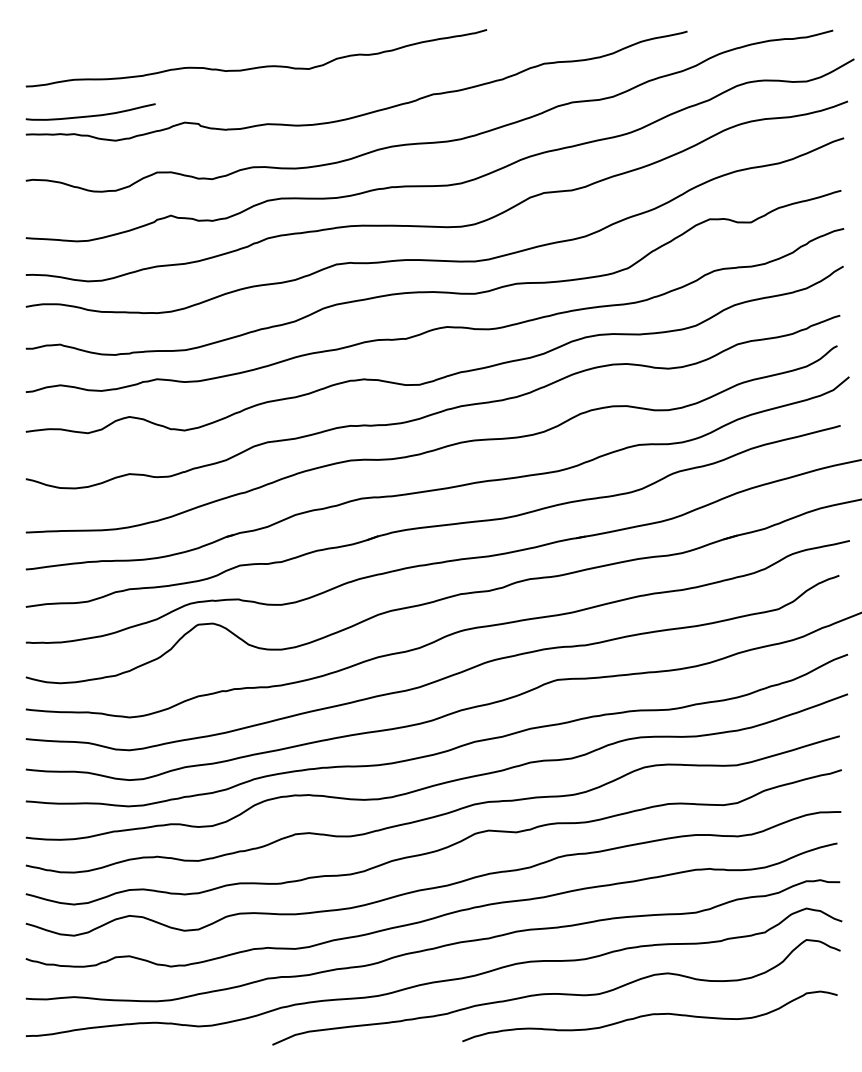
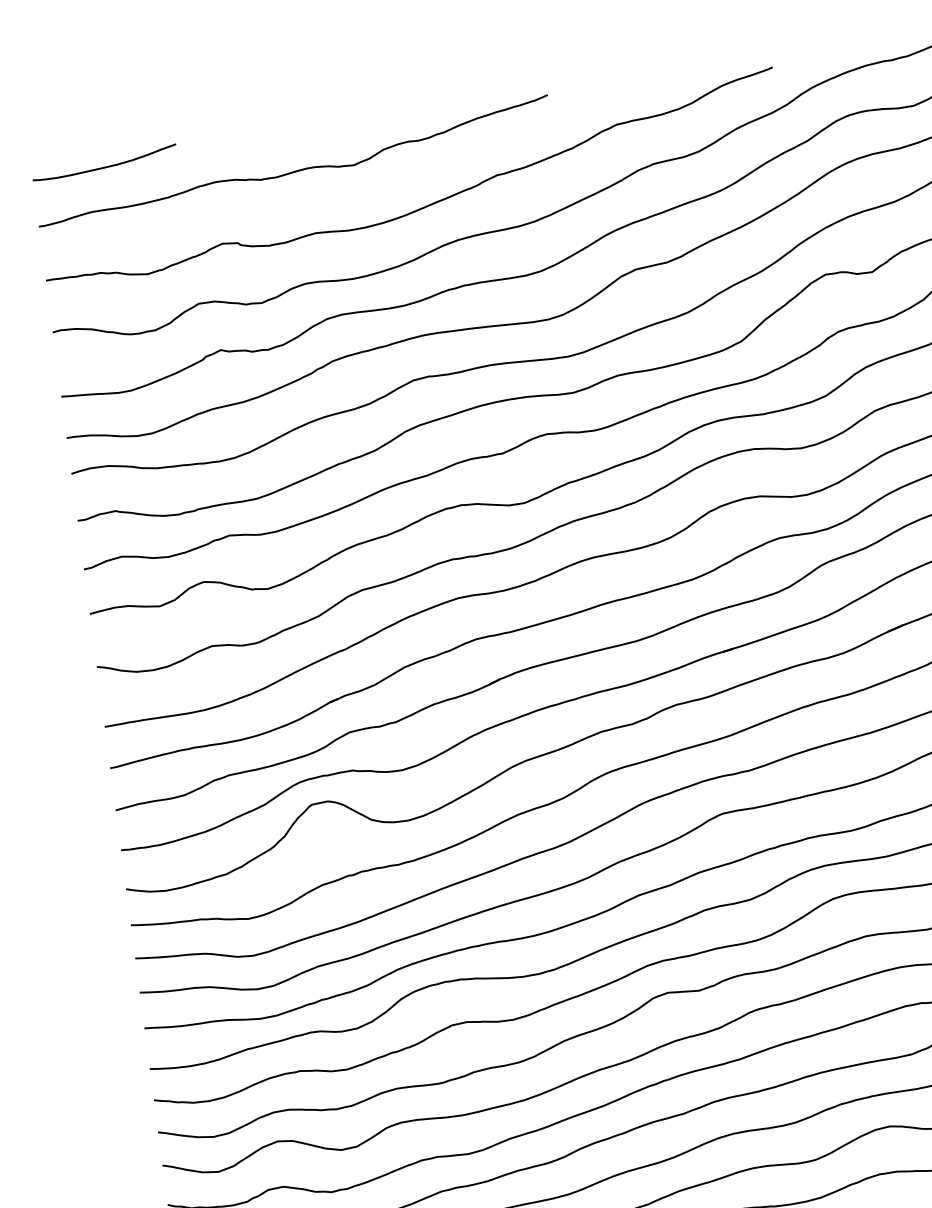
curve: (90, 115) -> (104, 166), moved

